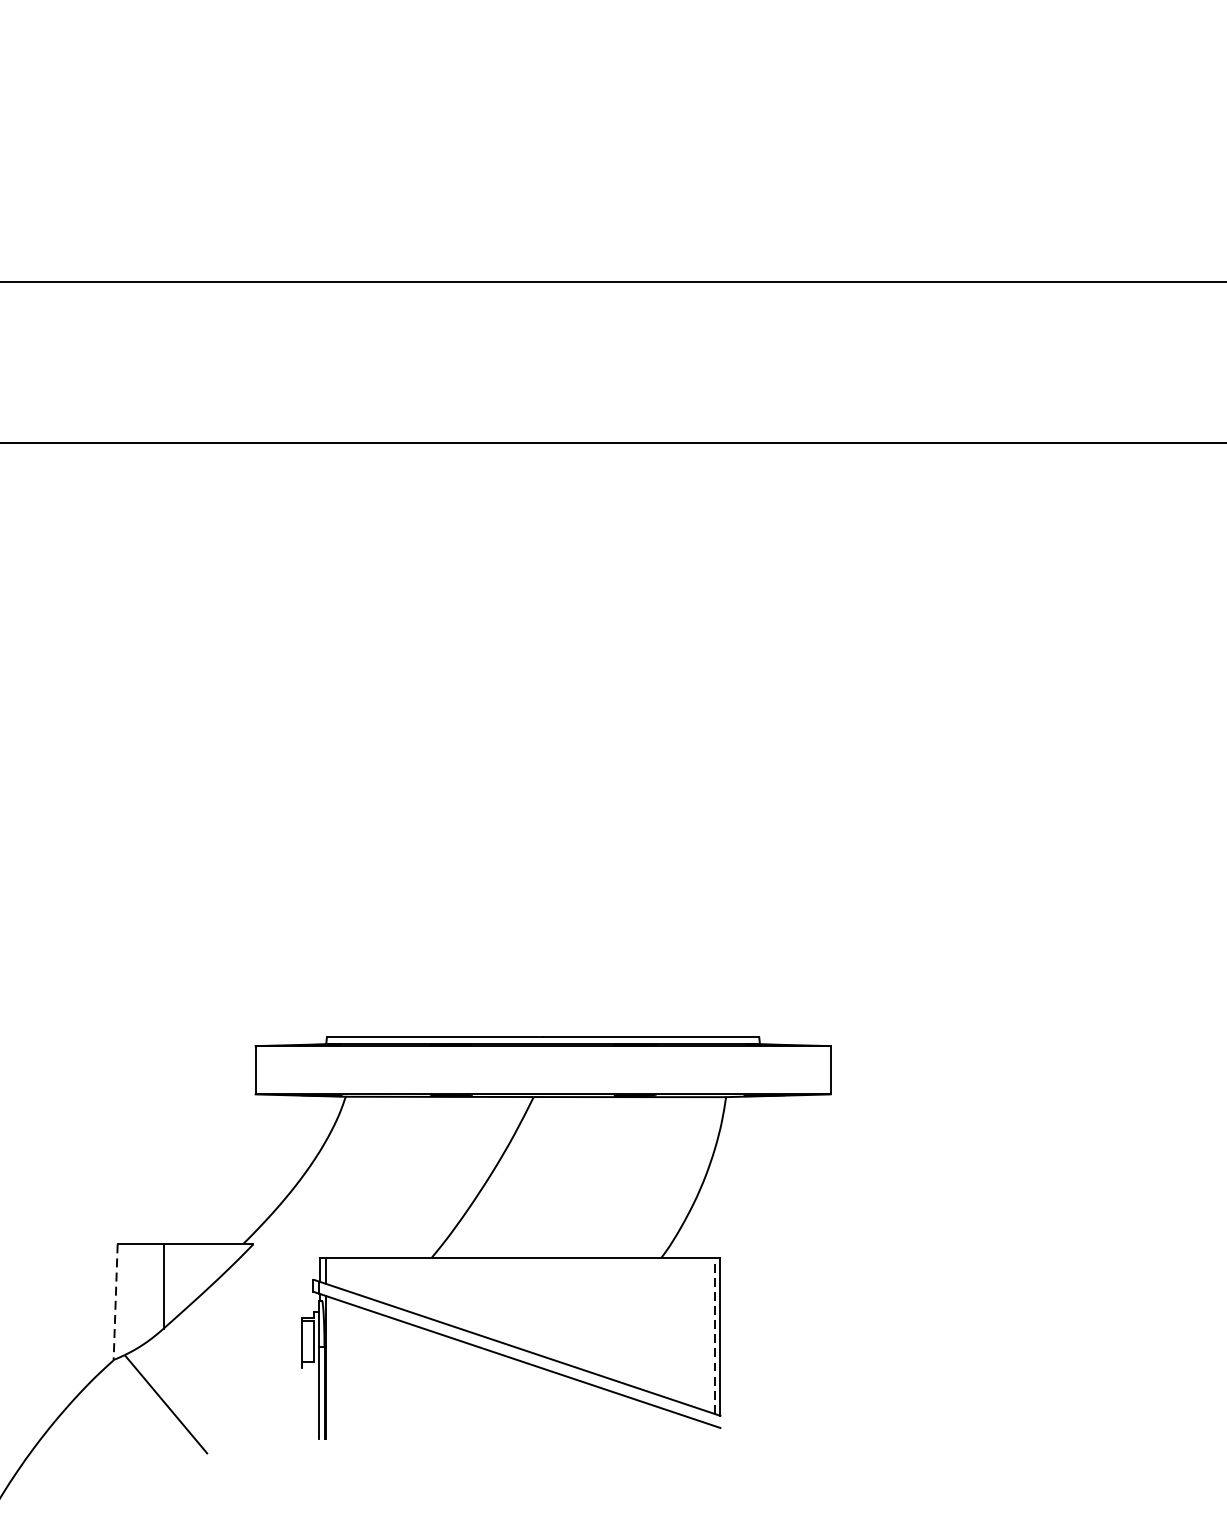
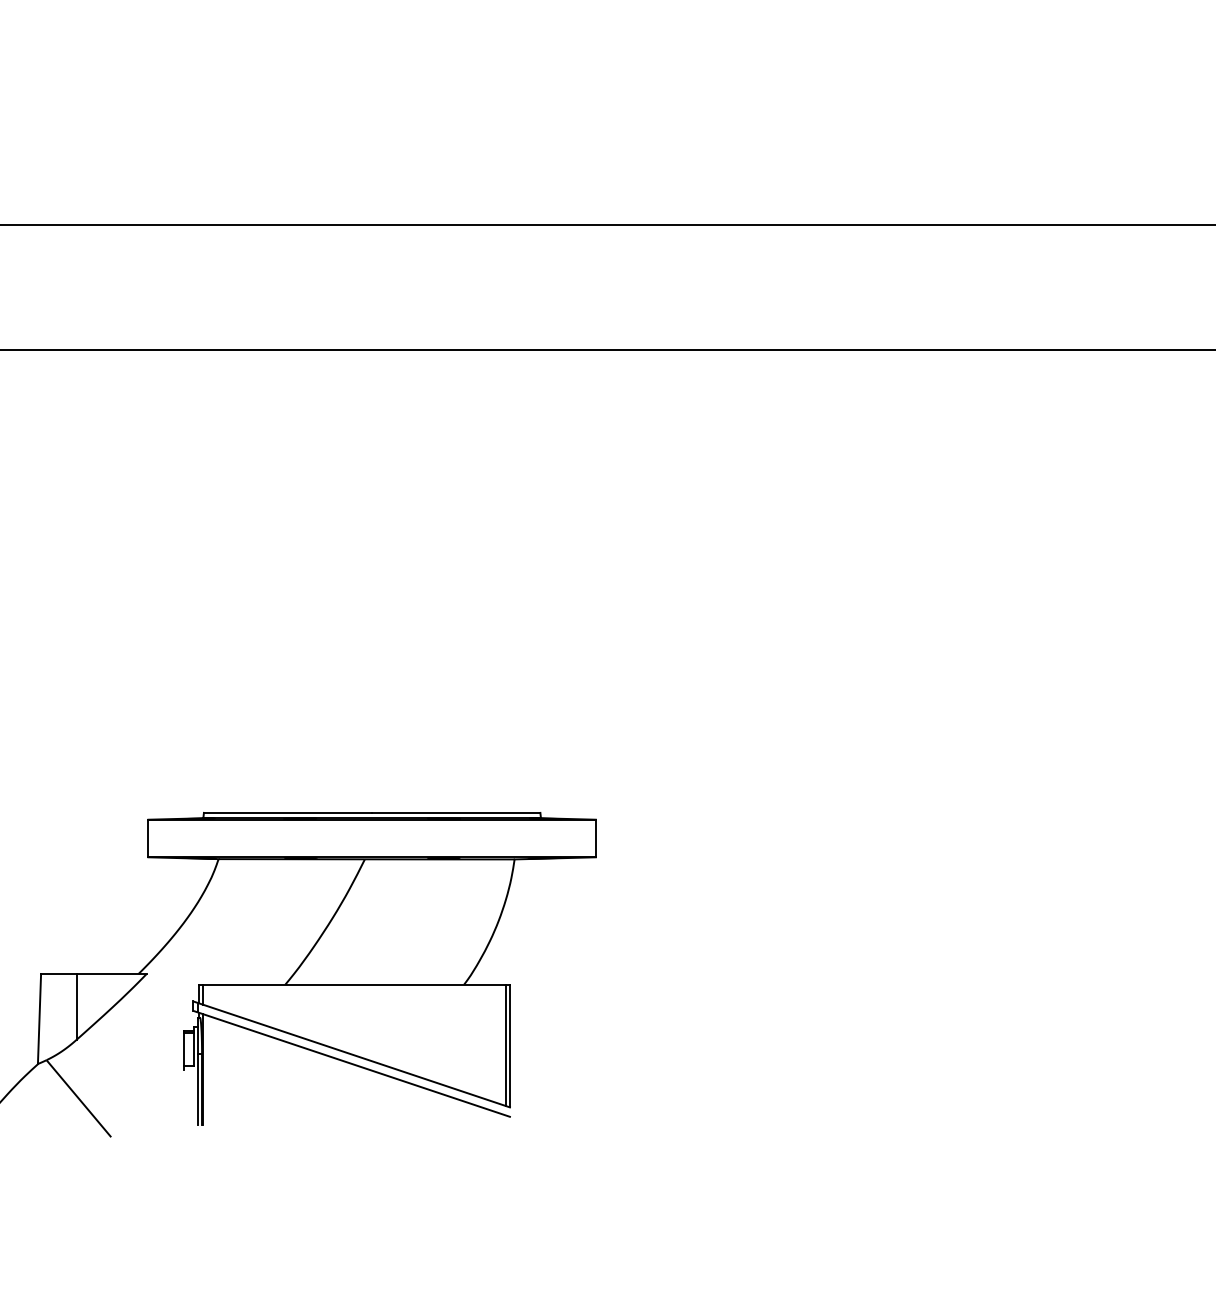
line: (115, 1302) -> (39, 1019), dashed -> solid
line: (714, 1336) -> (505, 1045), dashed -> solid

